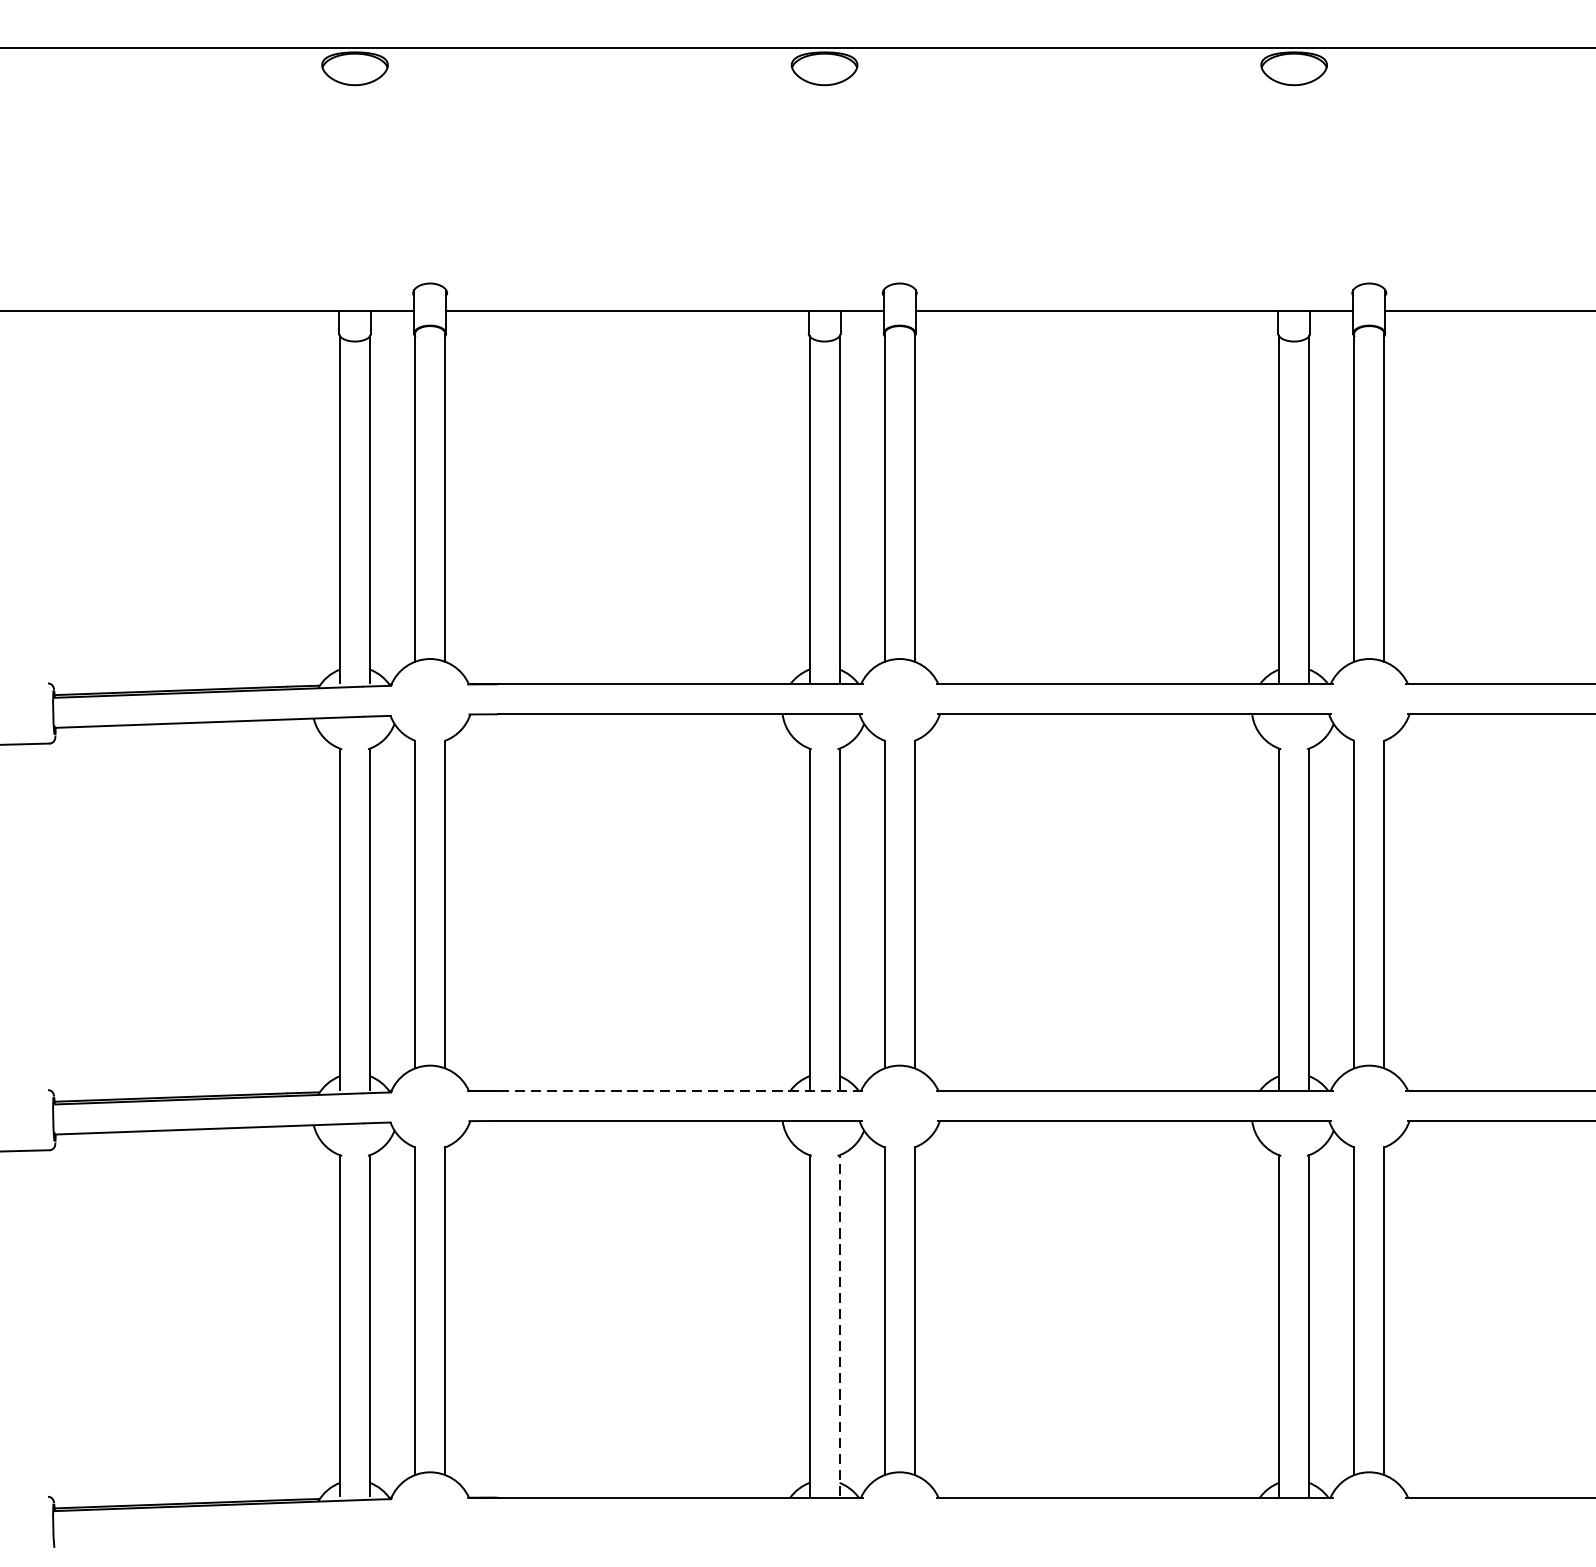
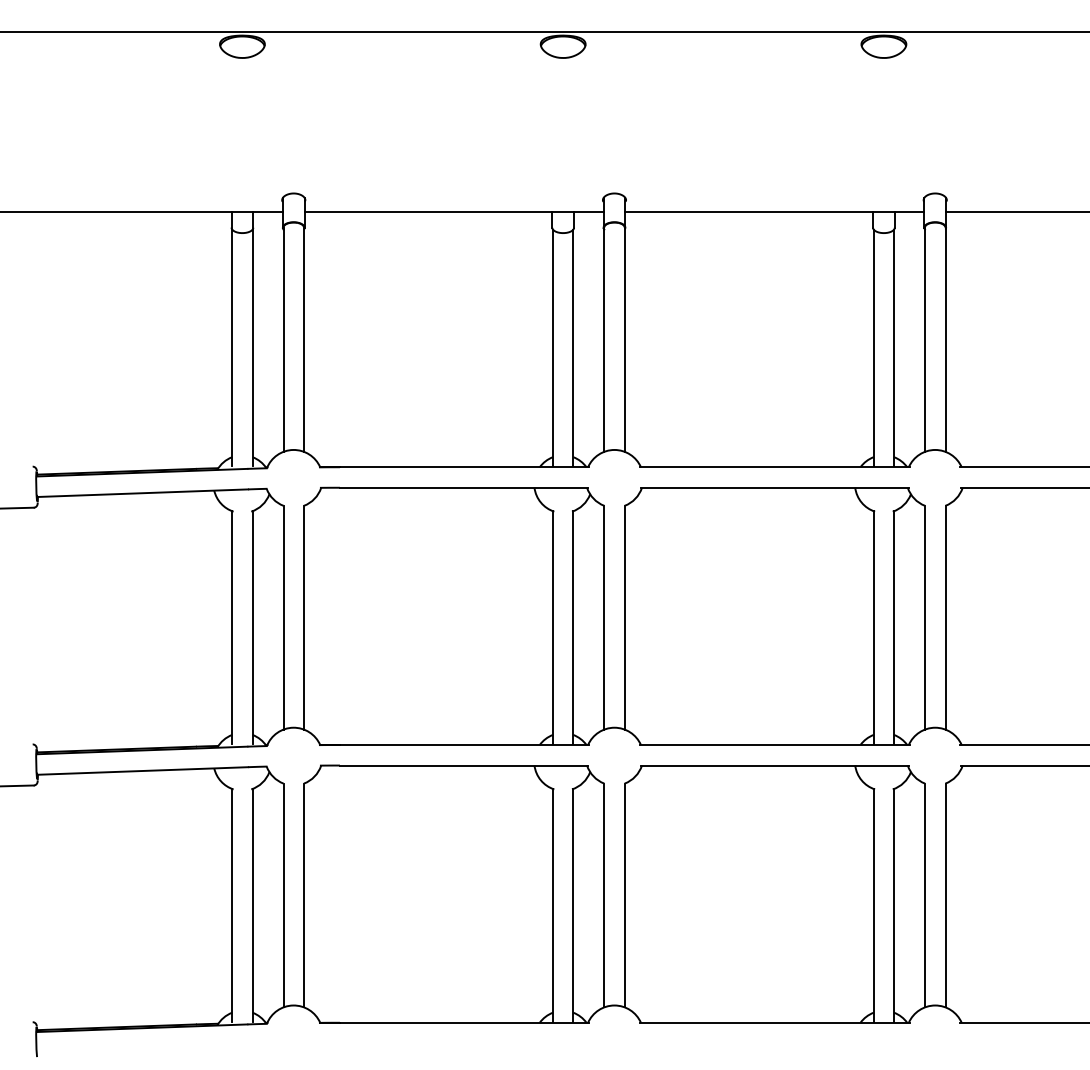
line: (680, 1091) -> (464, 745), dashed -> solid
line: (839, 1324) -> (573, 904), dashed -> solid

